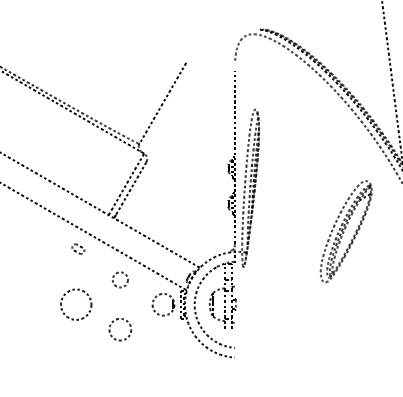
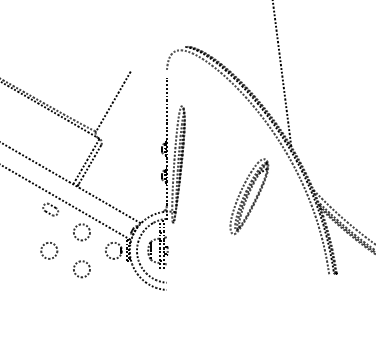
part: (77, 249) -> (50, 209), size x1.67
circle: (119, 280) -> (81, 232), size x1.43
circle: (76, 304) -> (49, 250), size x0.71

